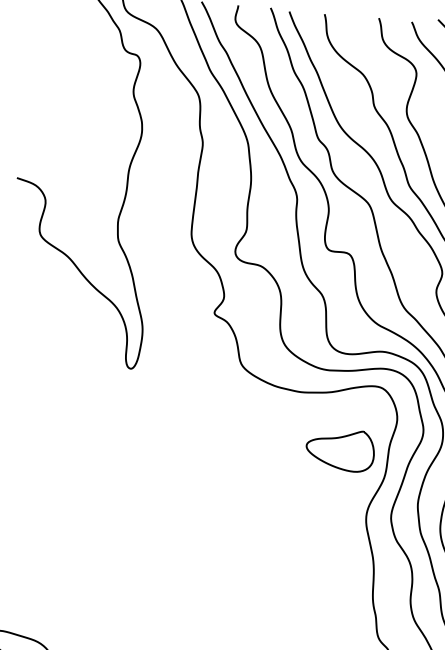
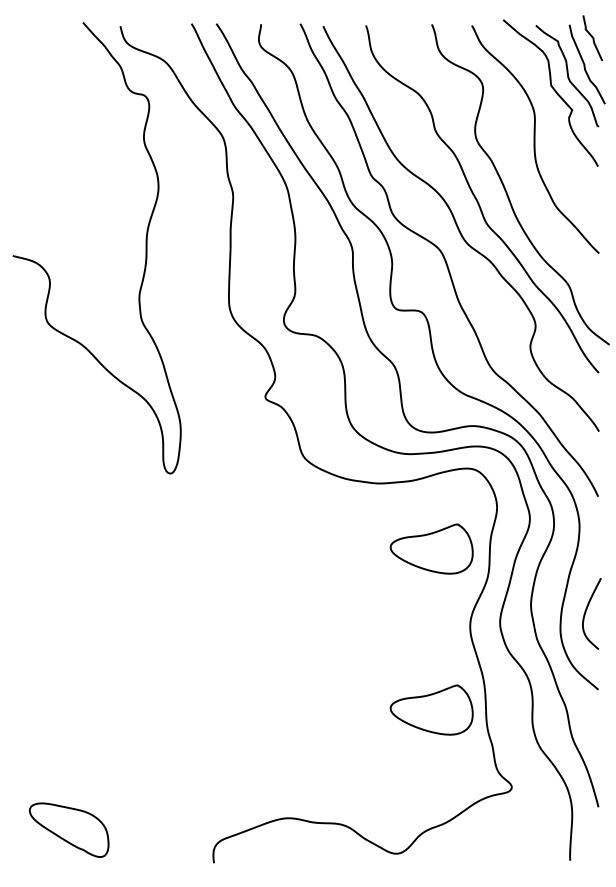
part: (328, 582) -> (431, 709), added

